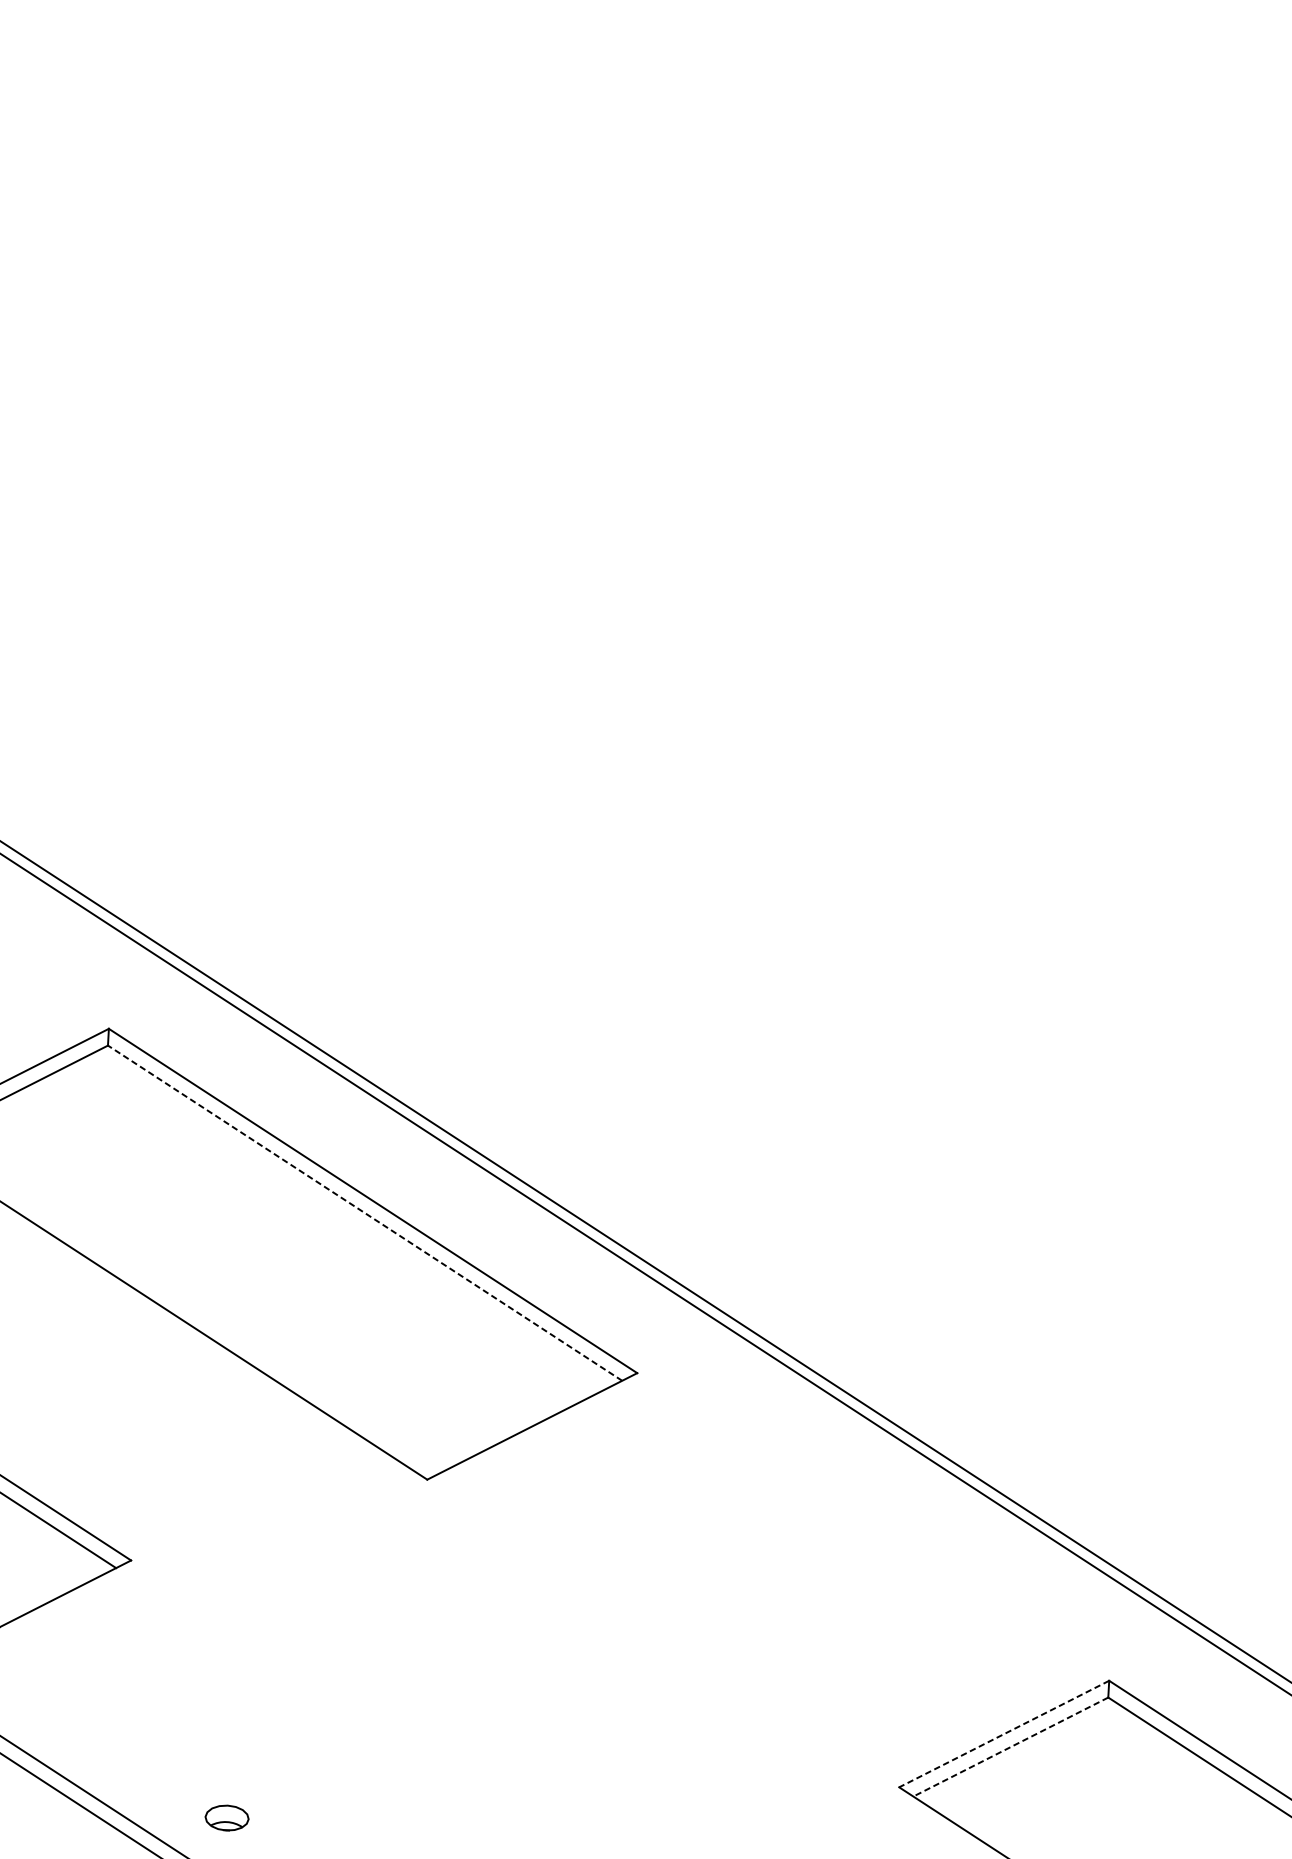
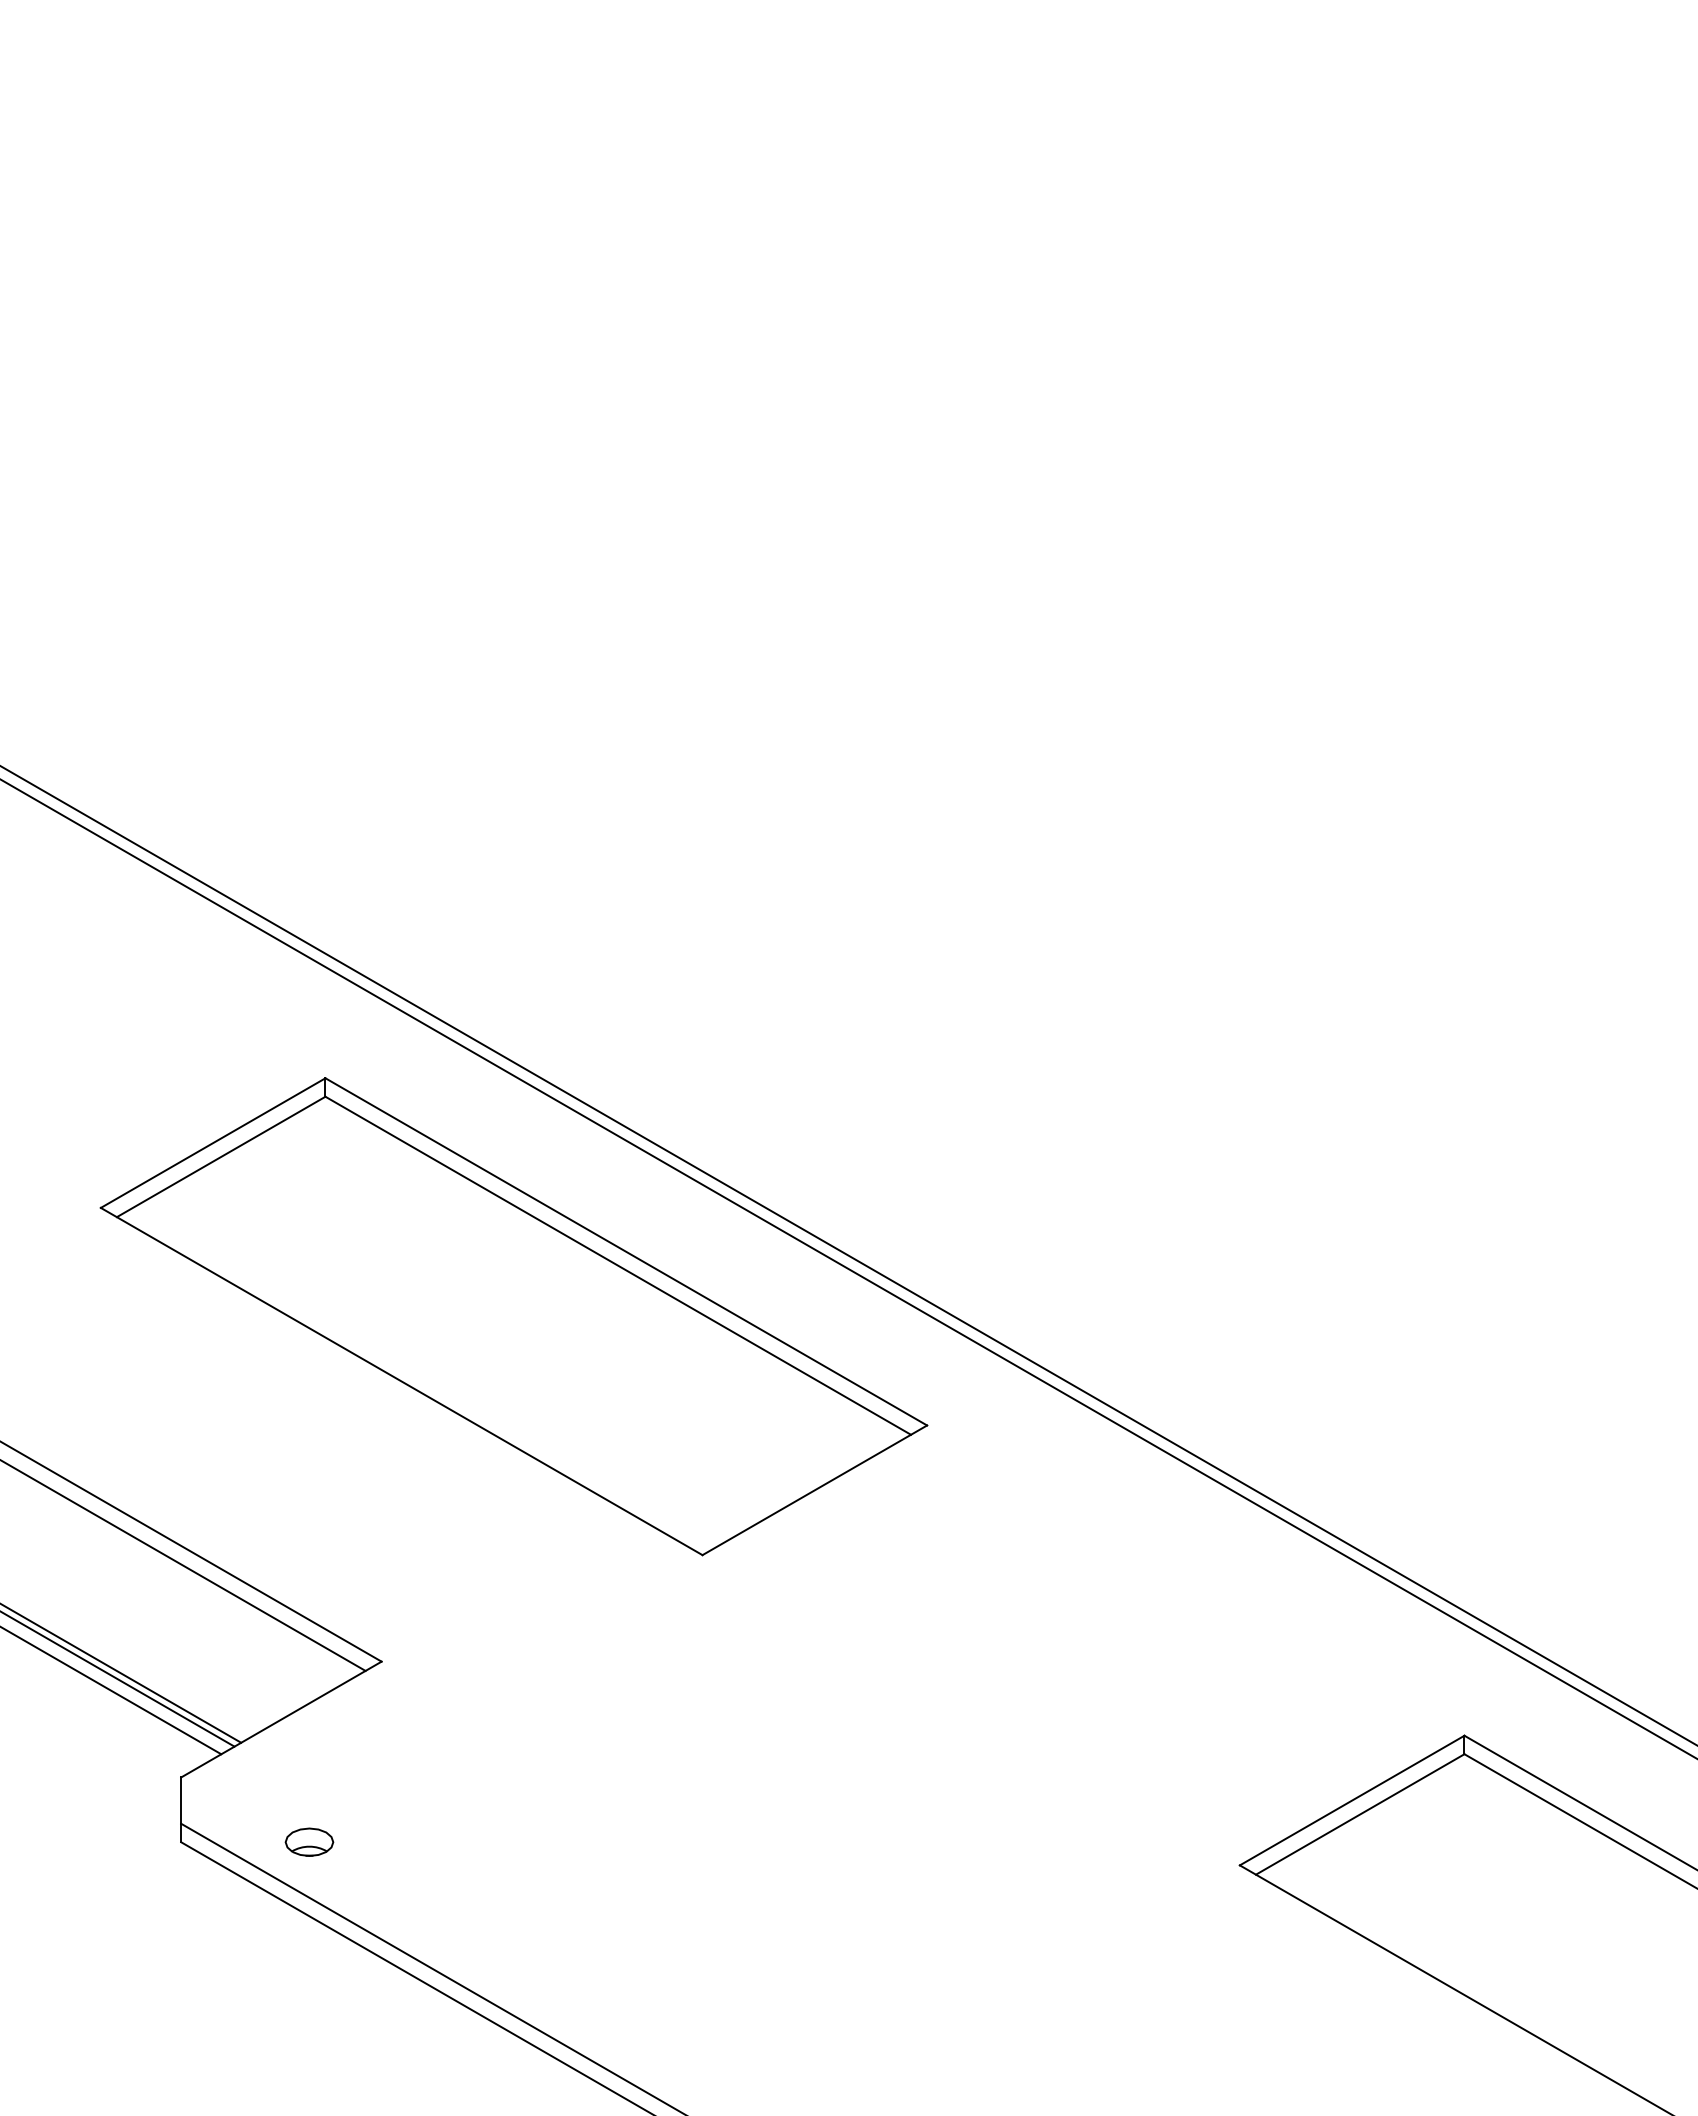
line: (364, 1212) -> (617, 1265), dashed -> solid
line: (1004, 1734) -> (1352, 1800), dashed -> solid
line: (1010, 1747) -> (1359, 1814), dashed -> solid
part: (227, 1817) -> (309, 1841), moved

